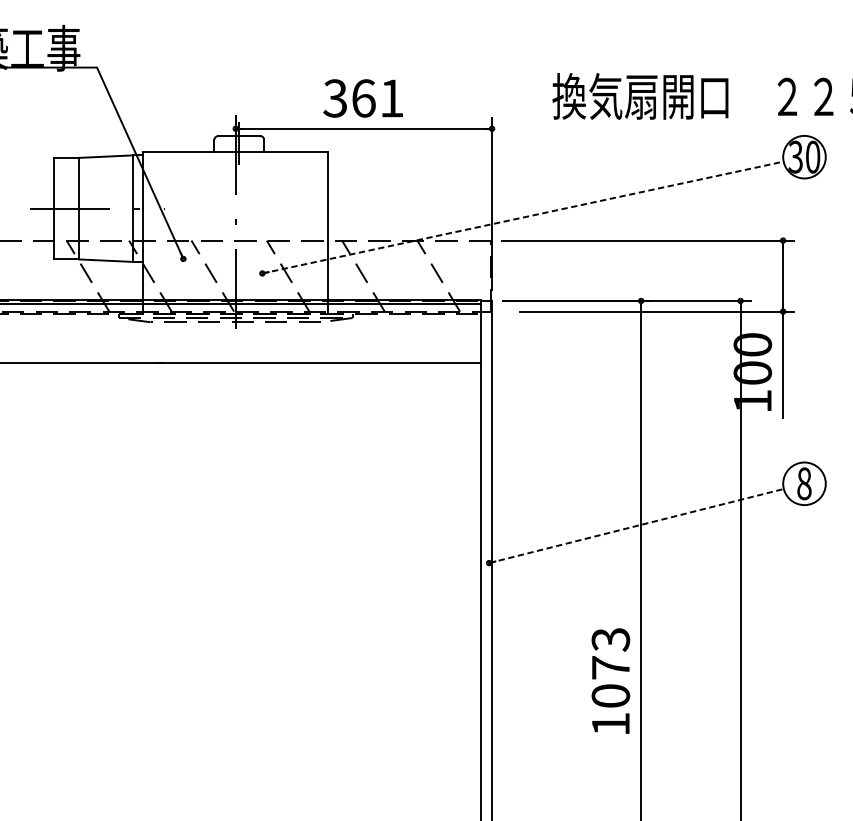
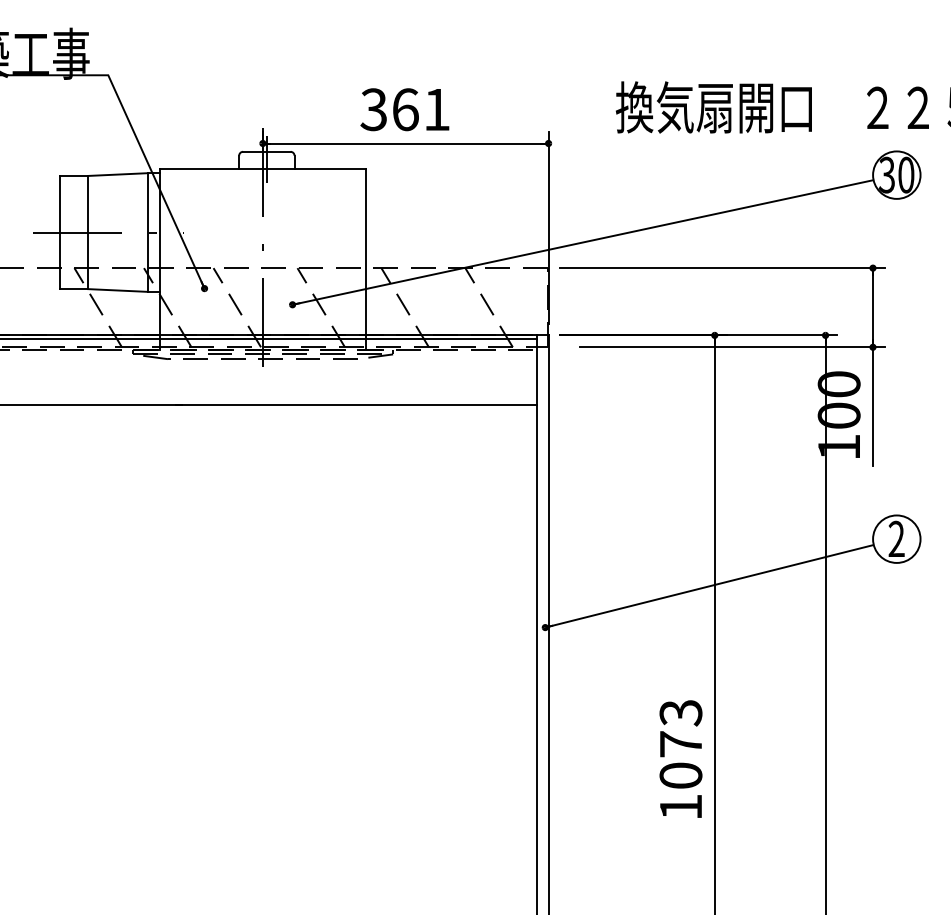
line: (523, 217) -> (583, 242), dashed -> solid
text: (804, 483) -> (896, 538), 8 -> 2
line: (637, 526) -> (710, 586), dashed -> solid

